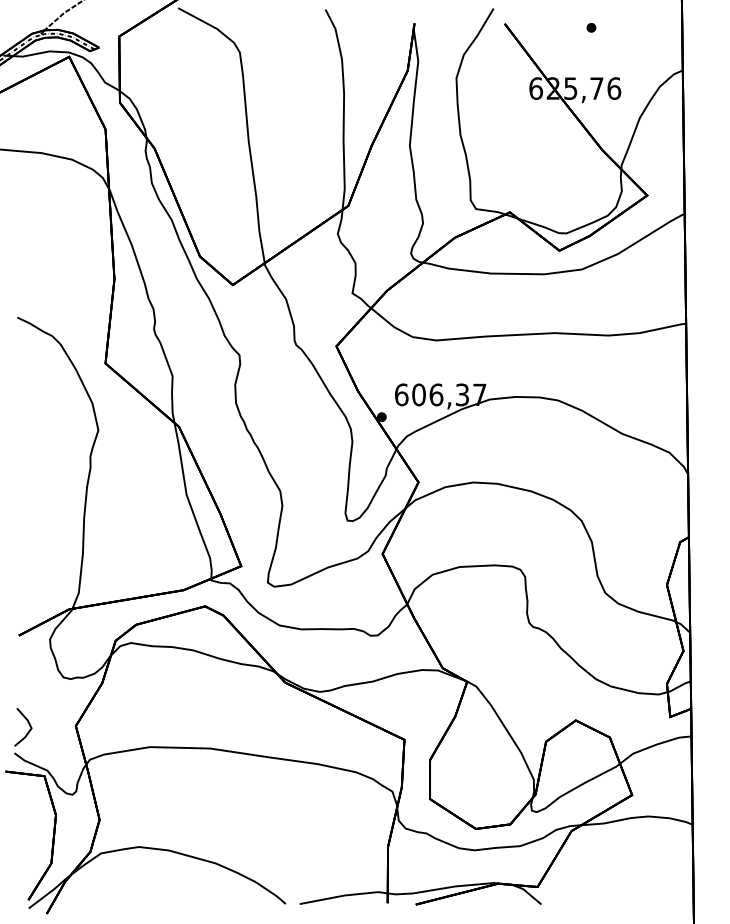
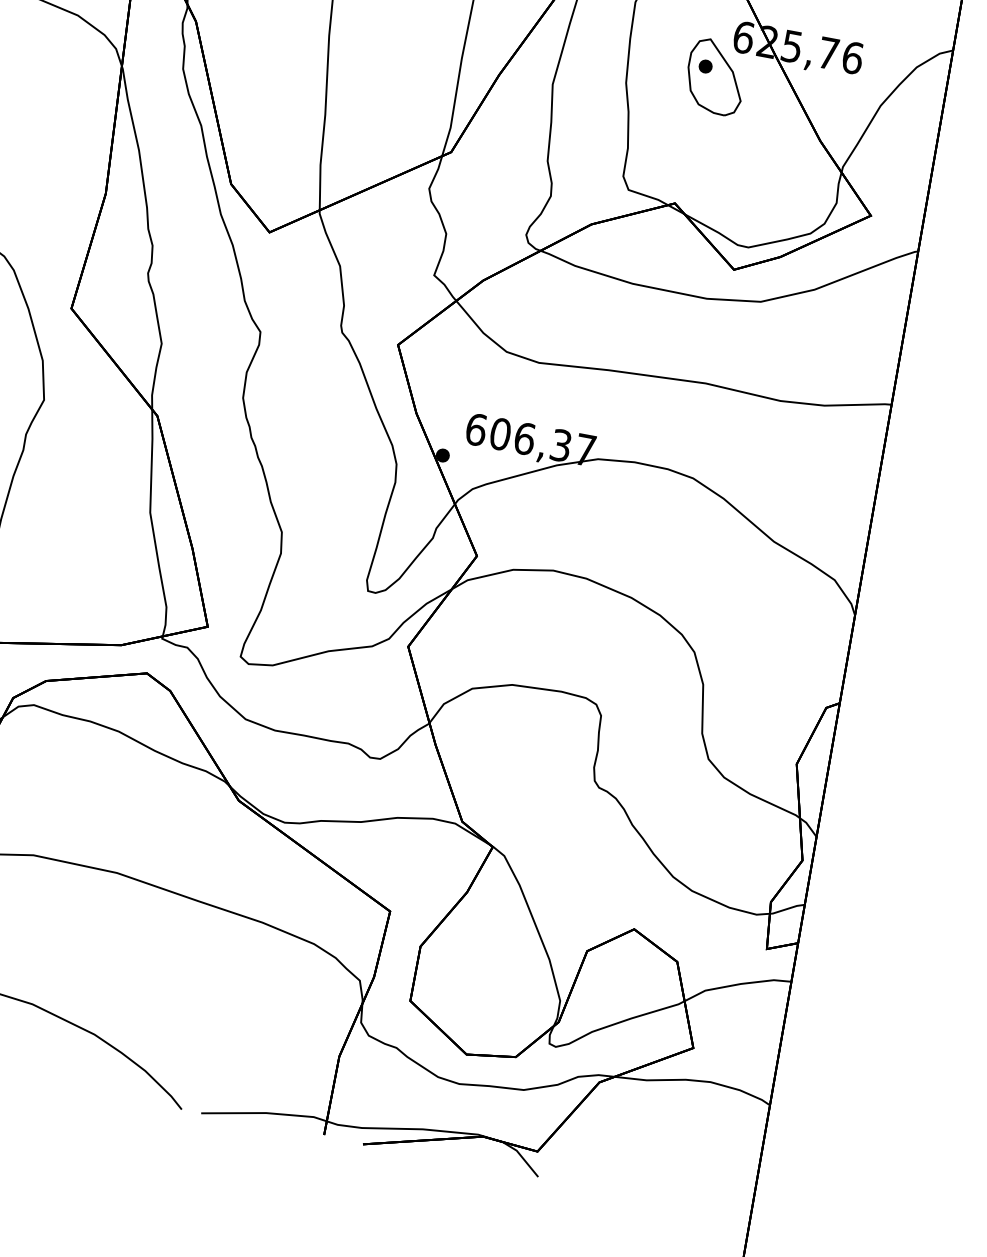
part: (521, 119) -> (715, 76), added

